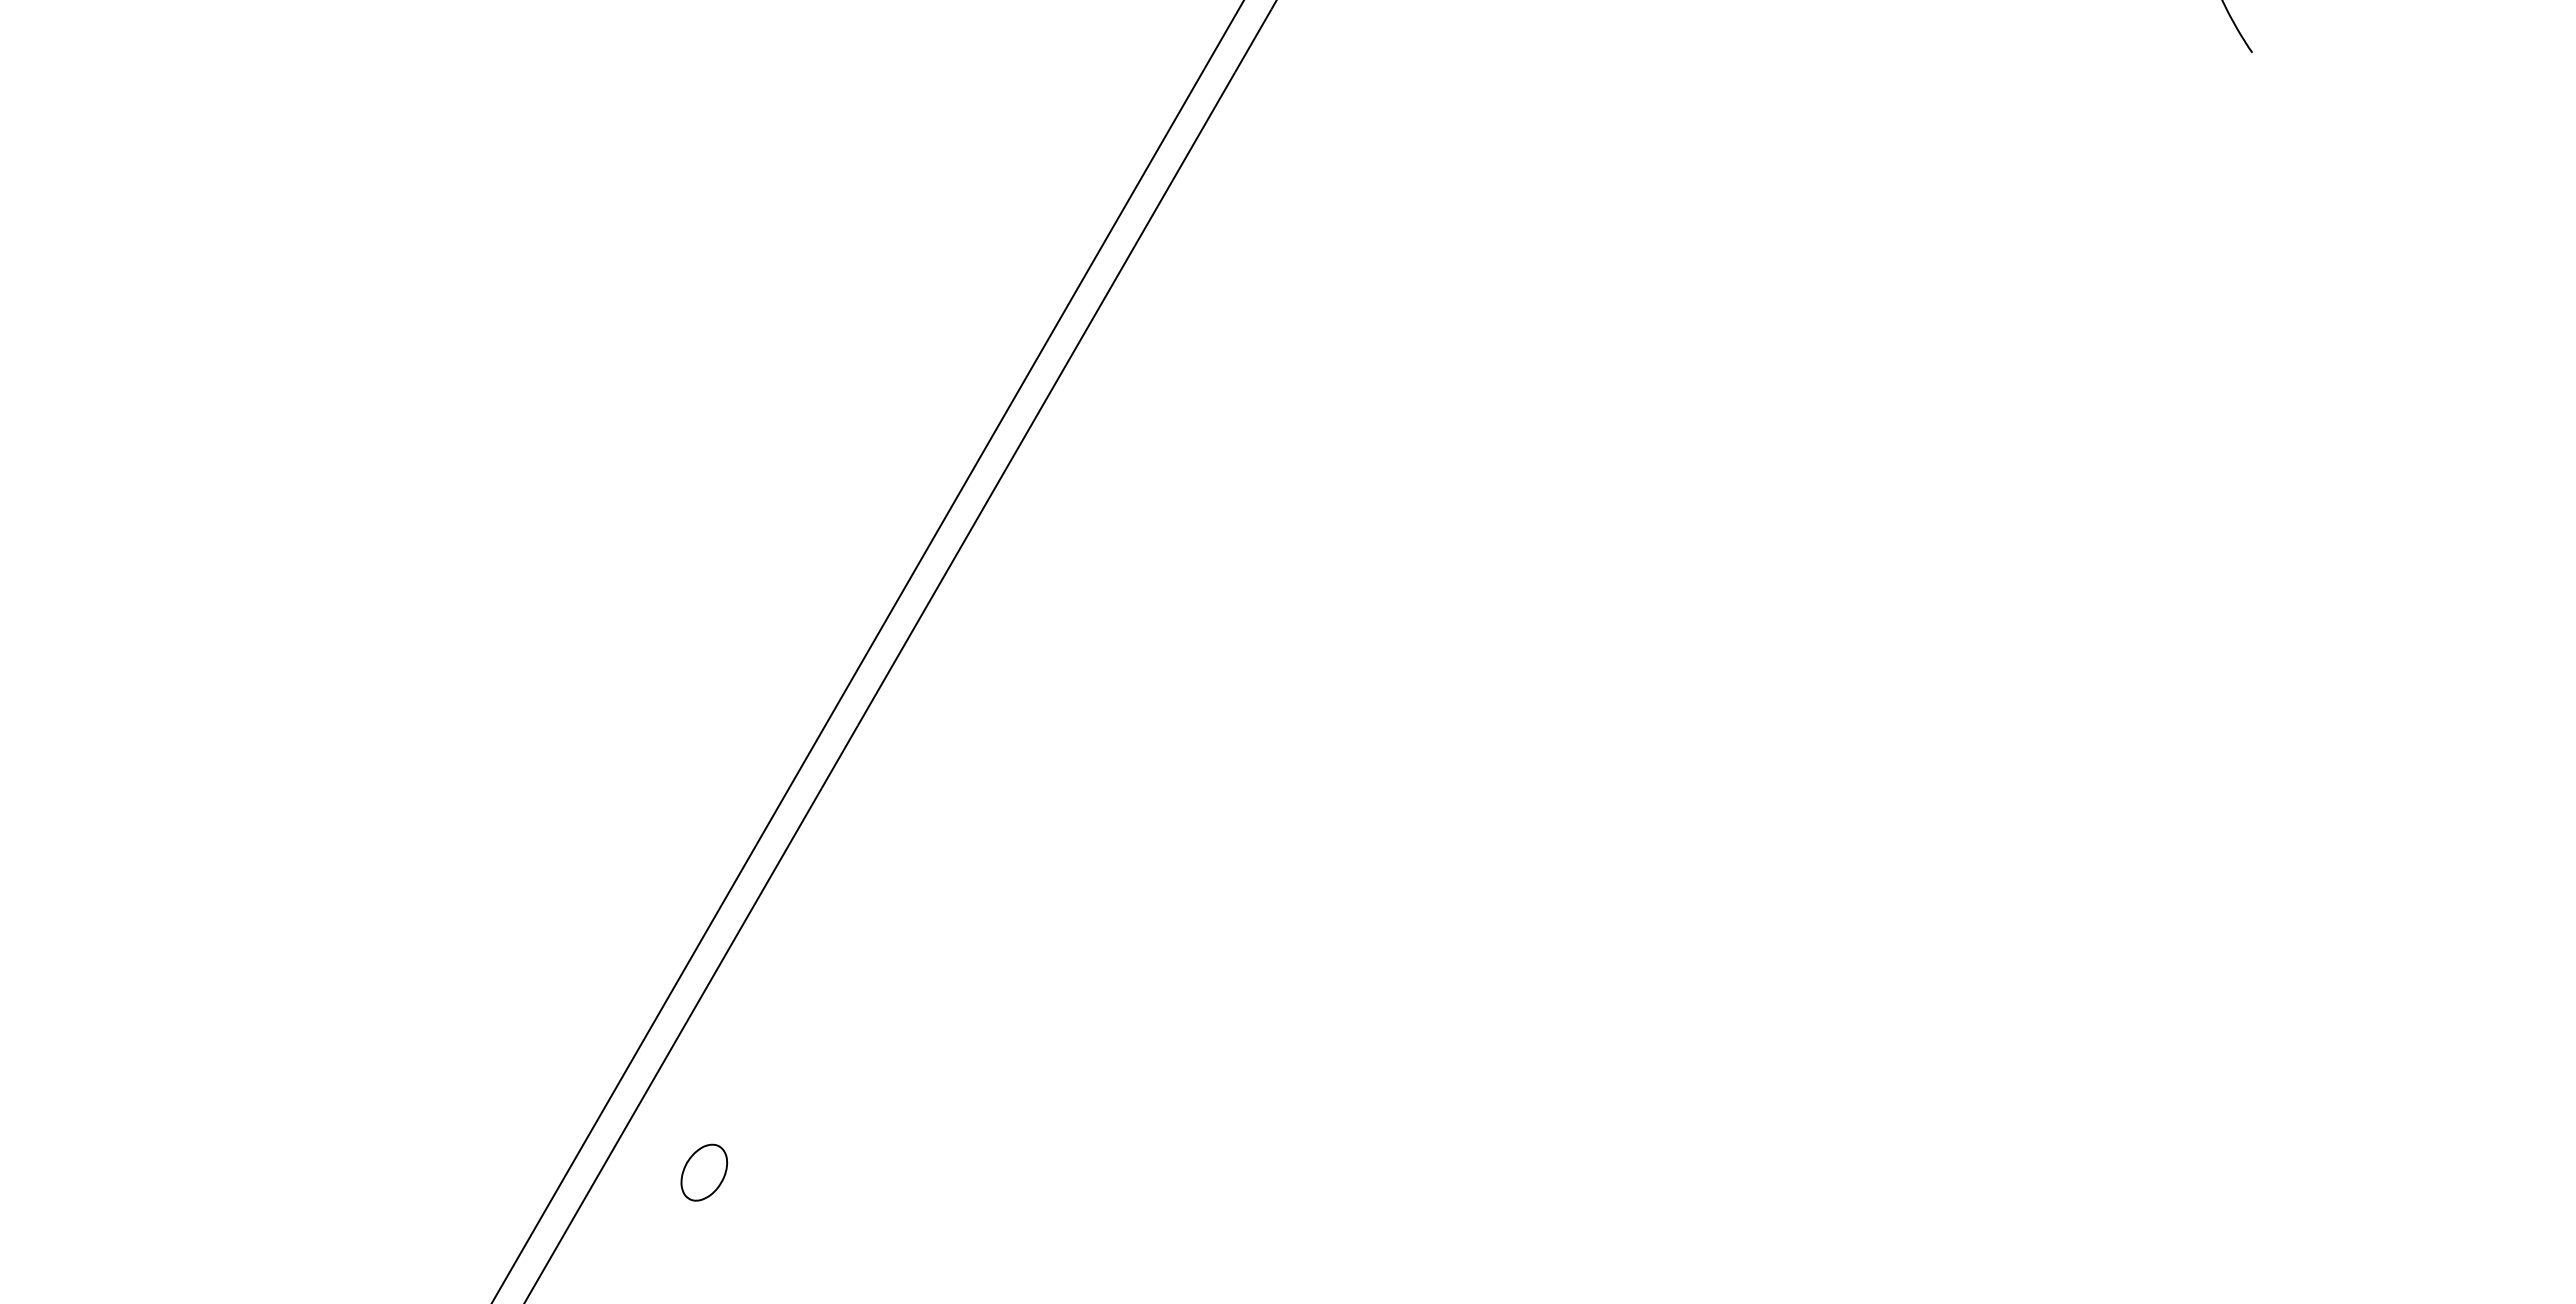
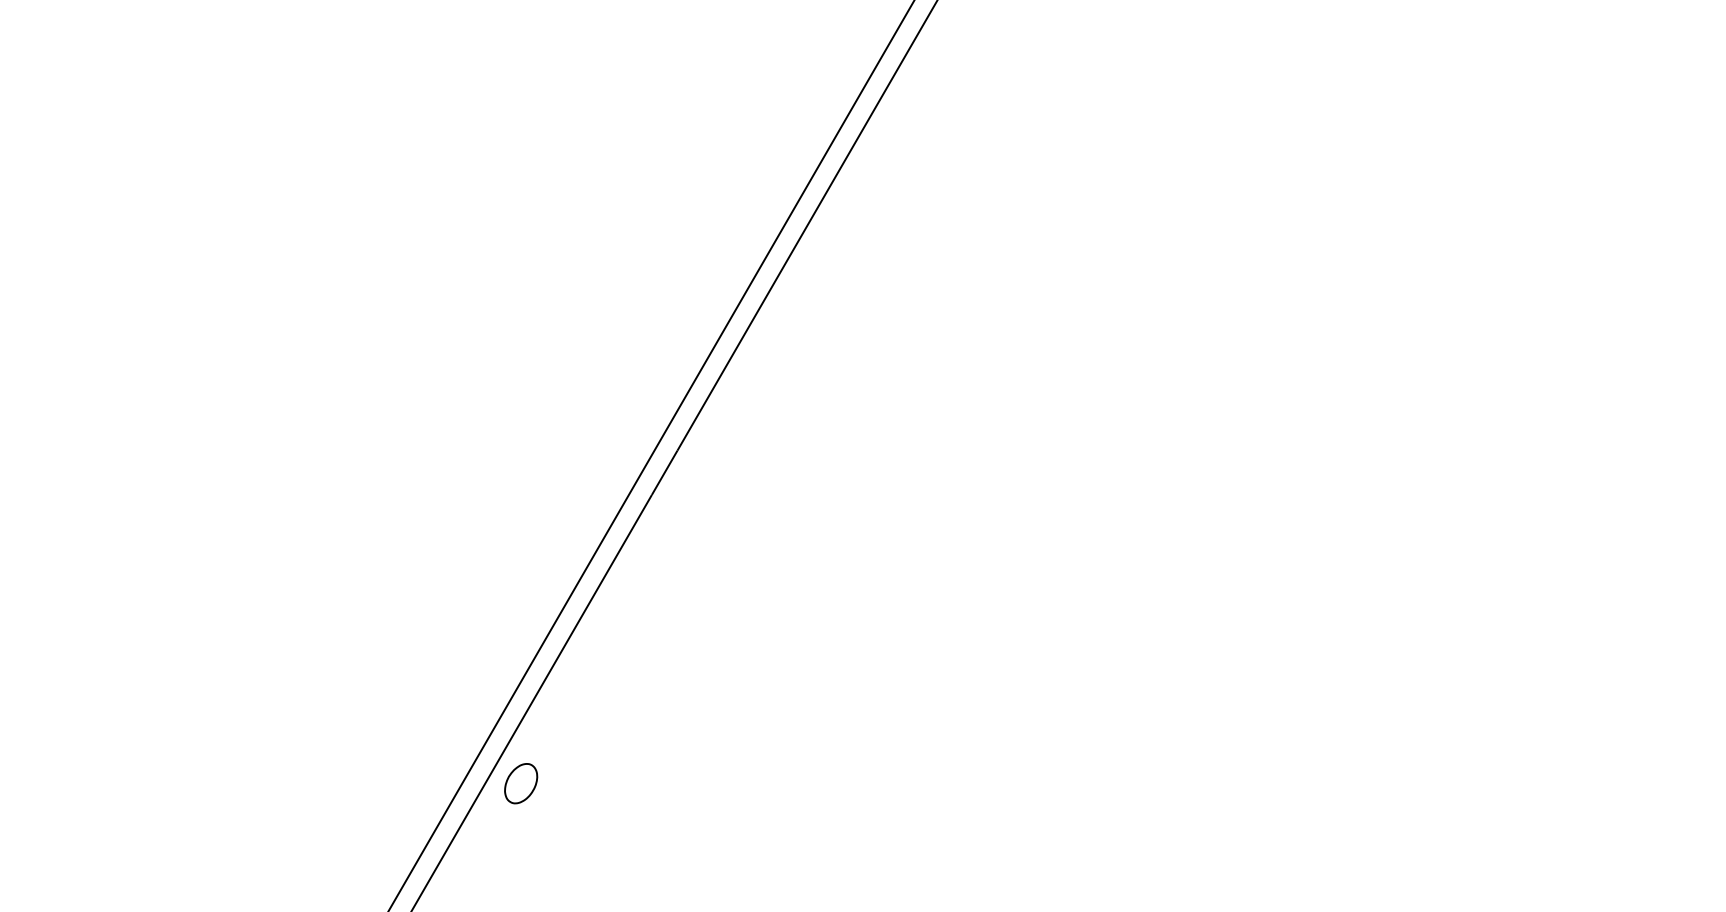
part: (704, 1172) -> (521, 783), moved

